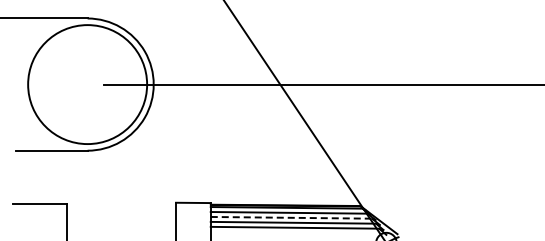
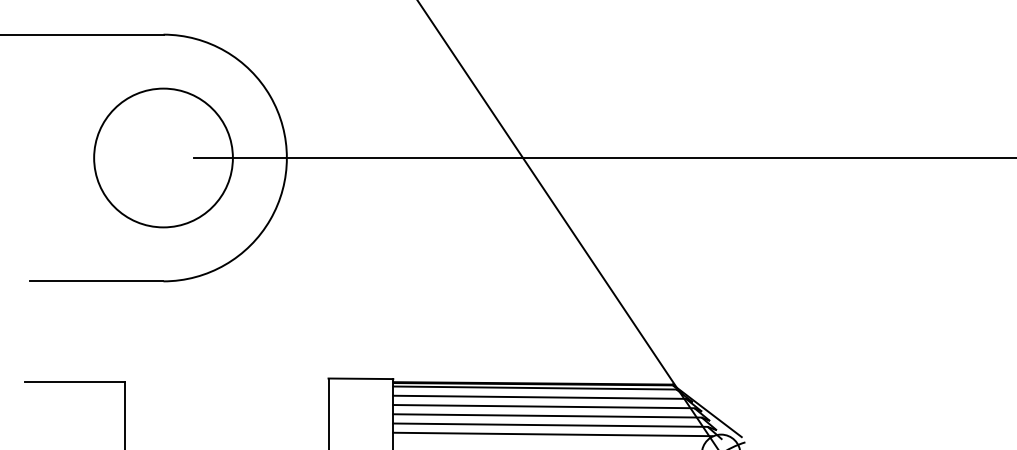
circle: (87, 84) -> (163, 157), size x0.62
line: (291, 217) -> (543, 406), dashed -> solid
line: (295, 232) -> (551, 434), added

